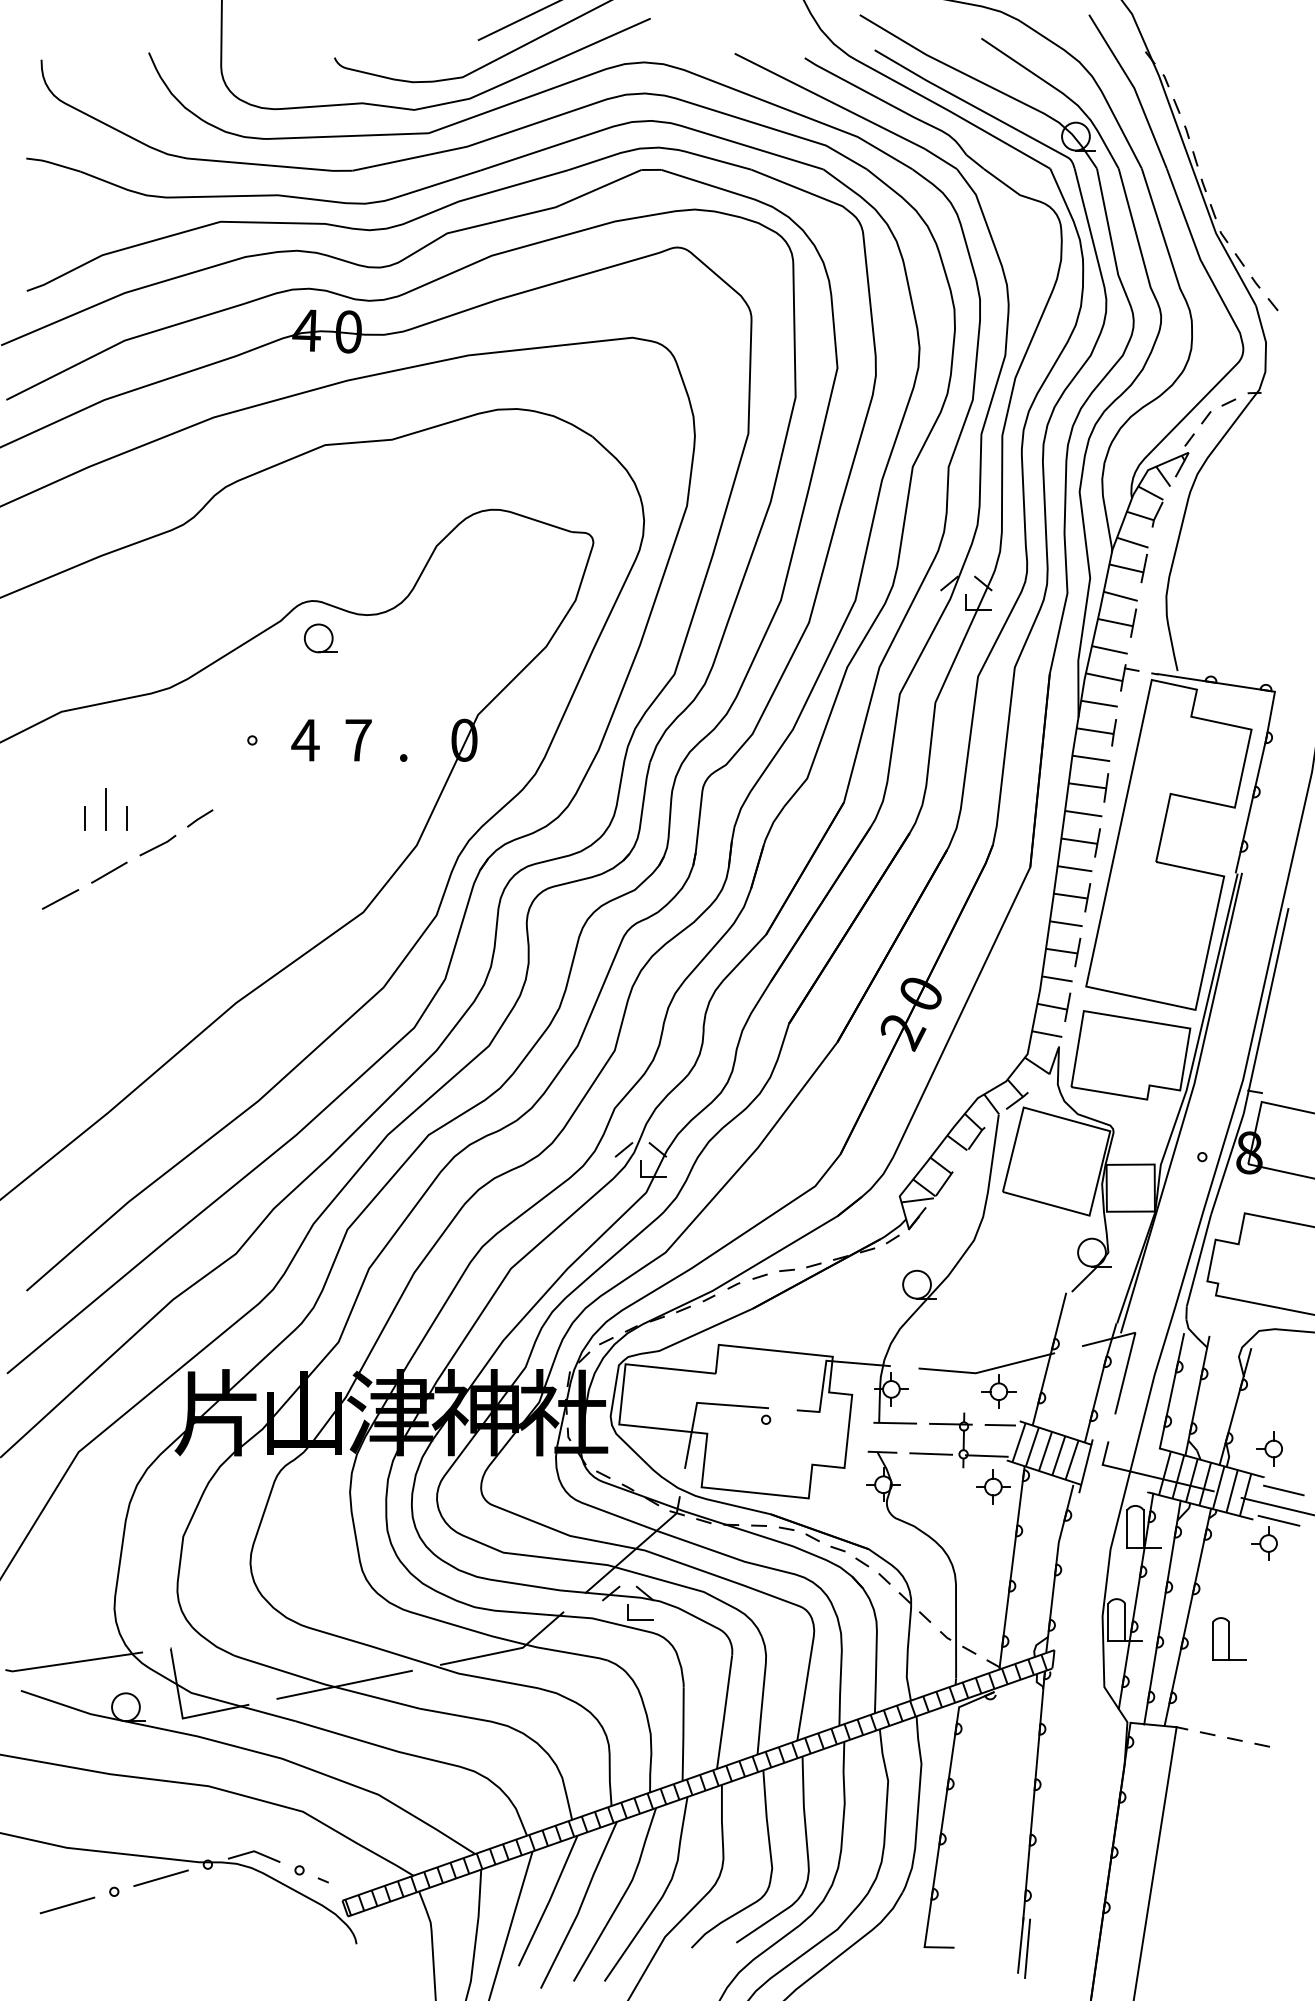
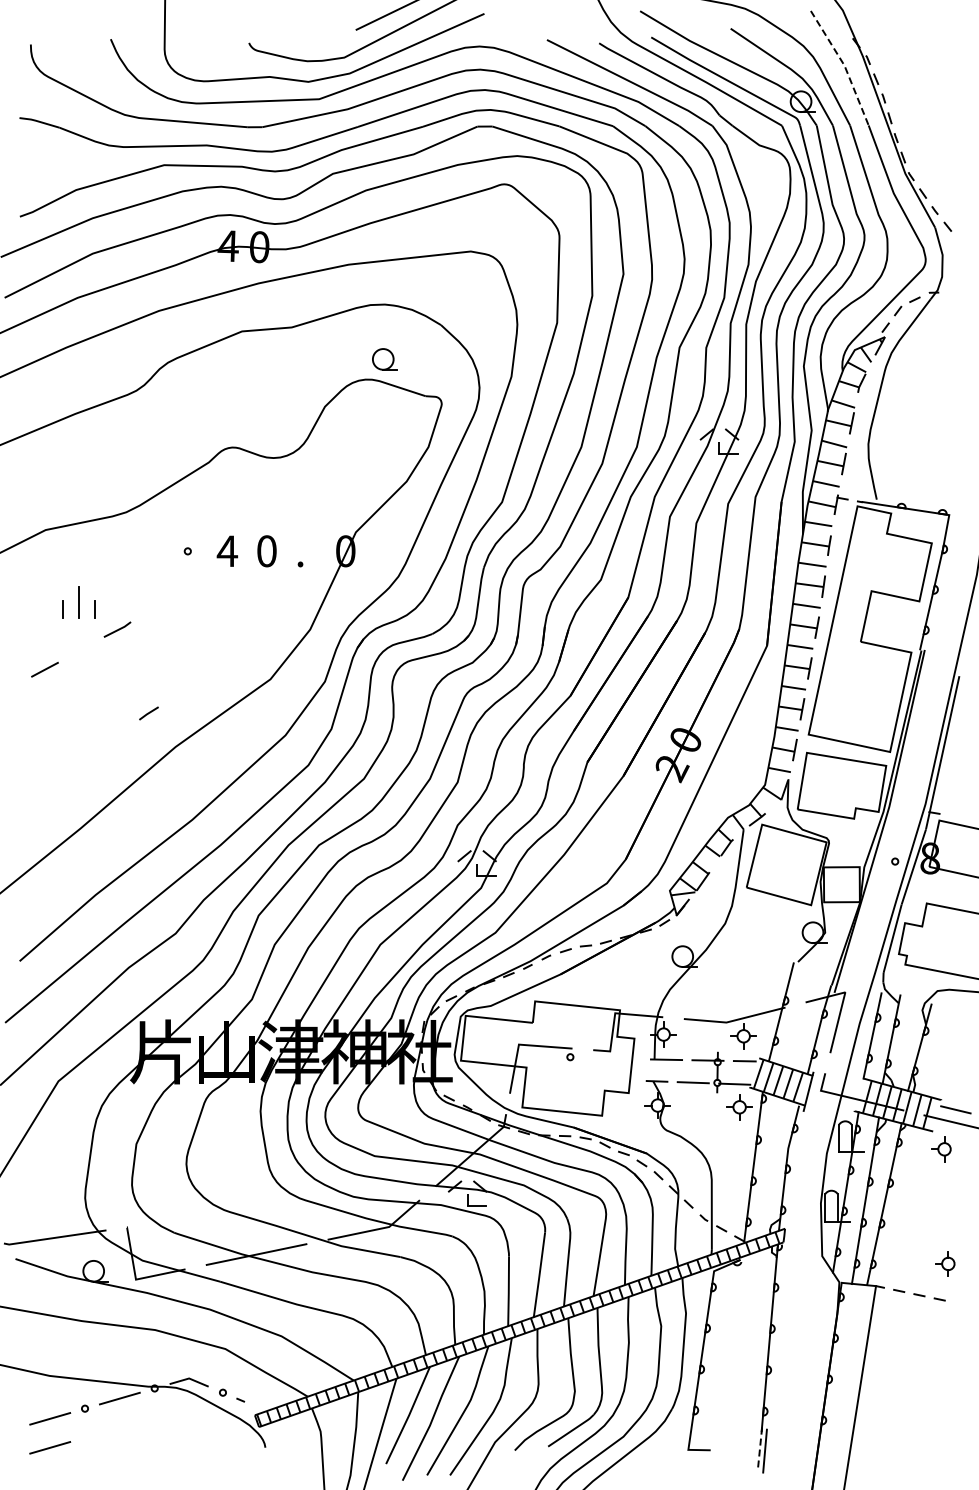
line: (1134, 87) -> (844, 65), solid -> dashed
part: (320, 638) -> (384, 359), moved
text: (358, 740) -> (266, 551), 7 -> 0
line: (199, 818) -> (148, 713), moved
line: (108, 872) -> (80, 649), removed
part: (1269, 1448) -> (945, 1263), moved
line: (1279, 1520) -> (952, 1132), removed
part: (1229, 1639) -> (915, 1220), removed
line: (67, 1943) -> (50, 1447), added
line: (1020, 1946) -> (759, 1449), solid -> dashed

